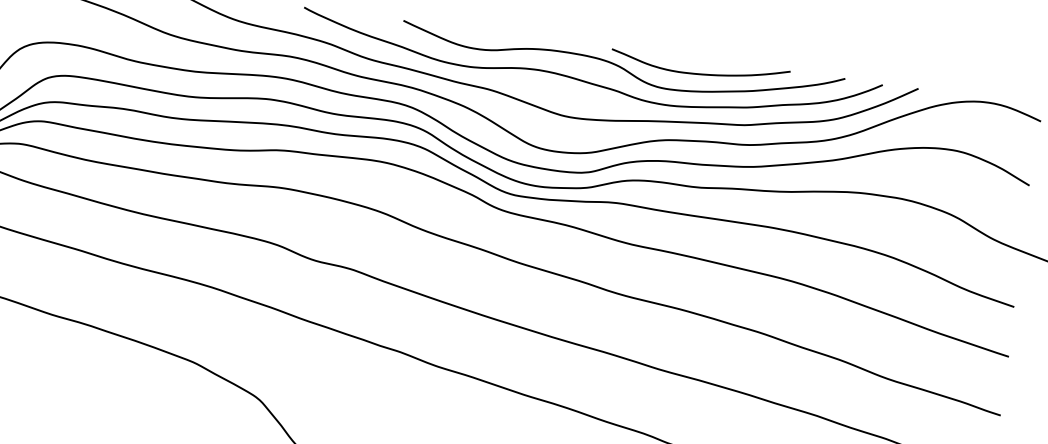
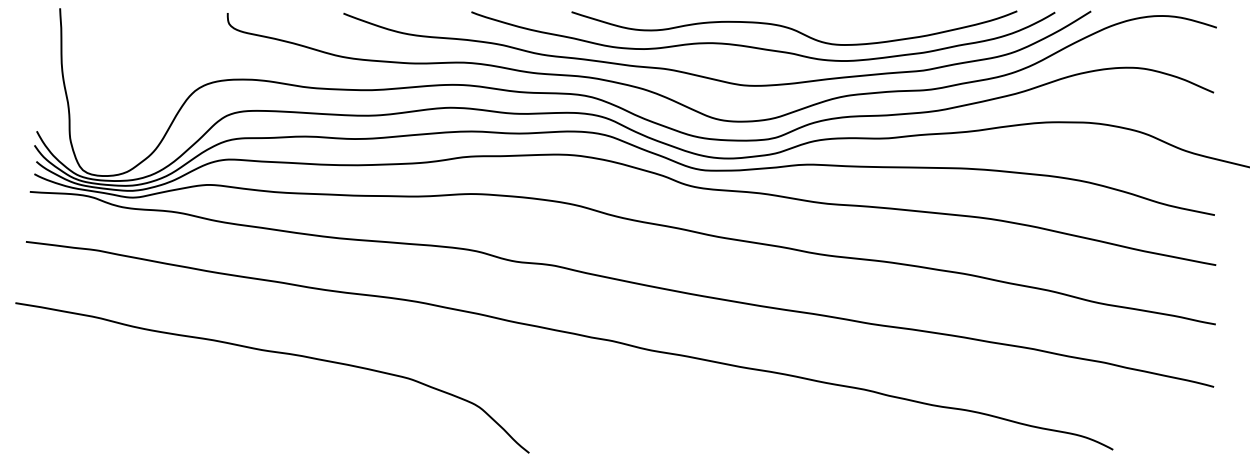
curve: (699, 73) -> (872, 25), removed

